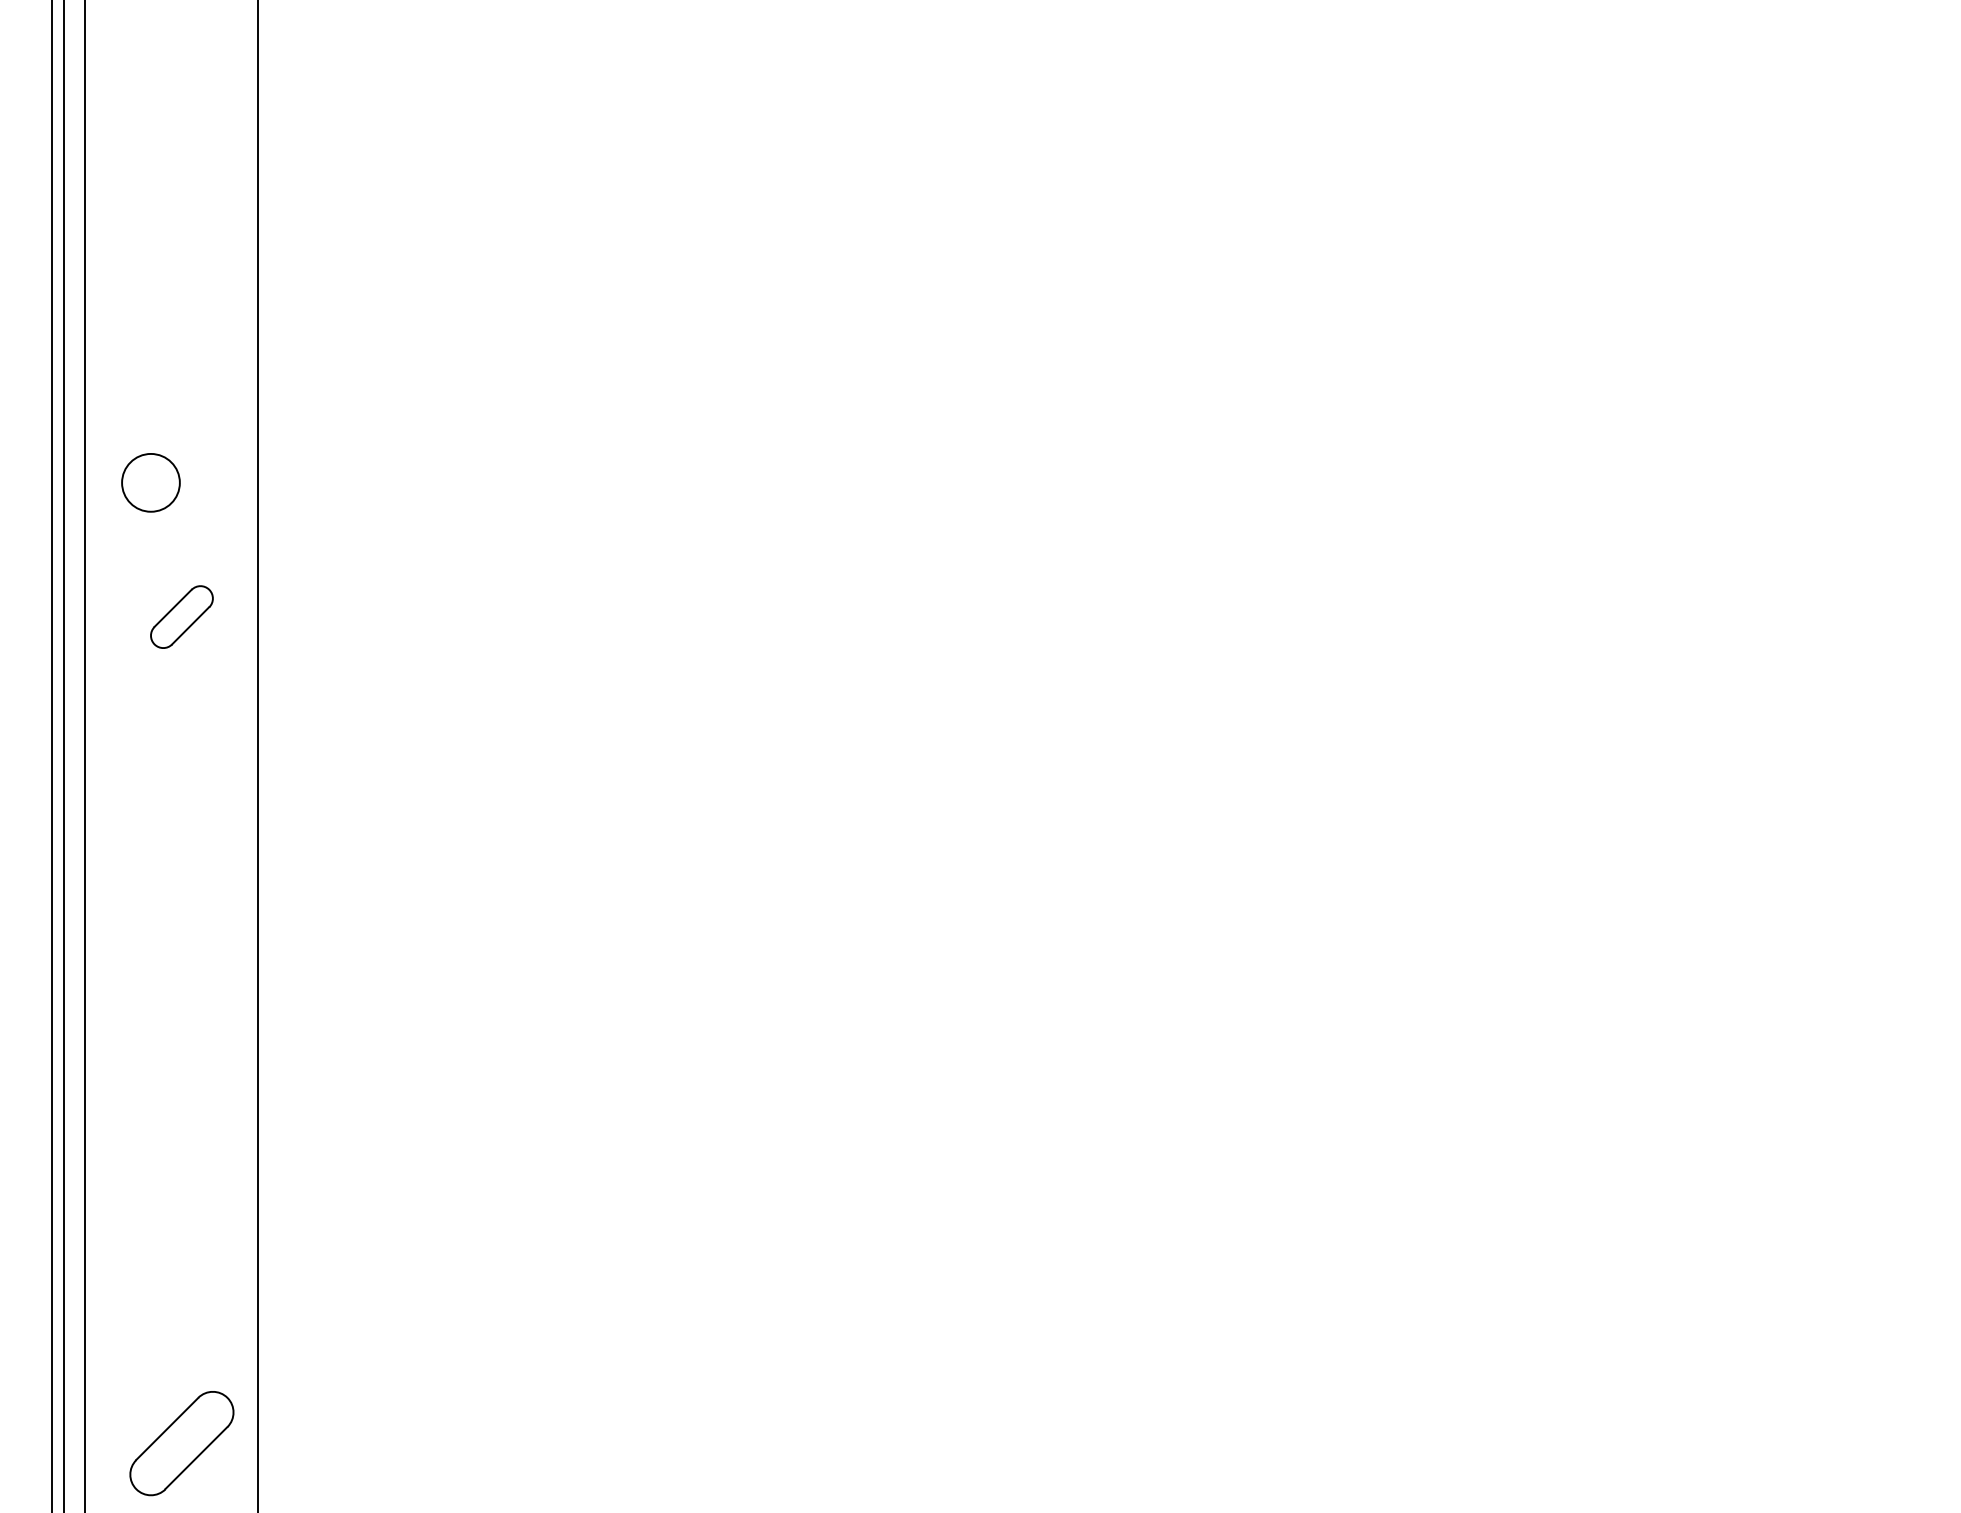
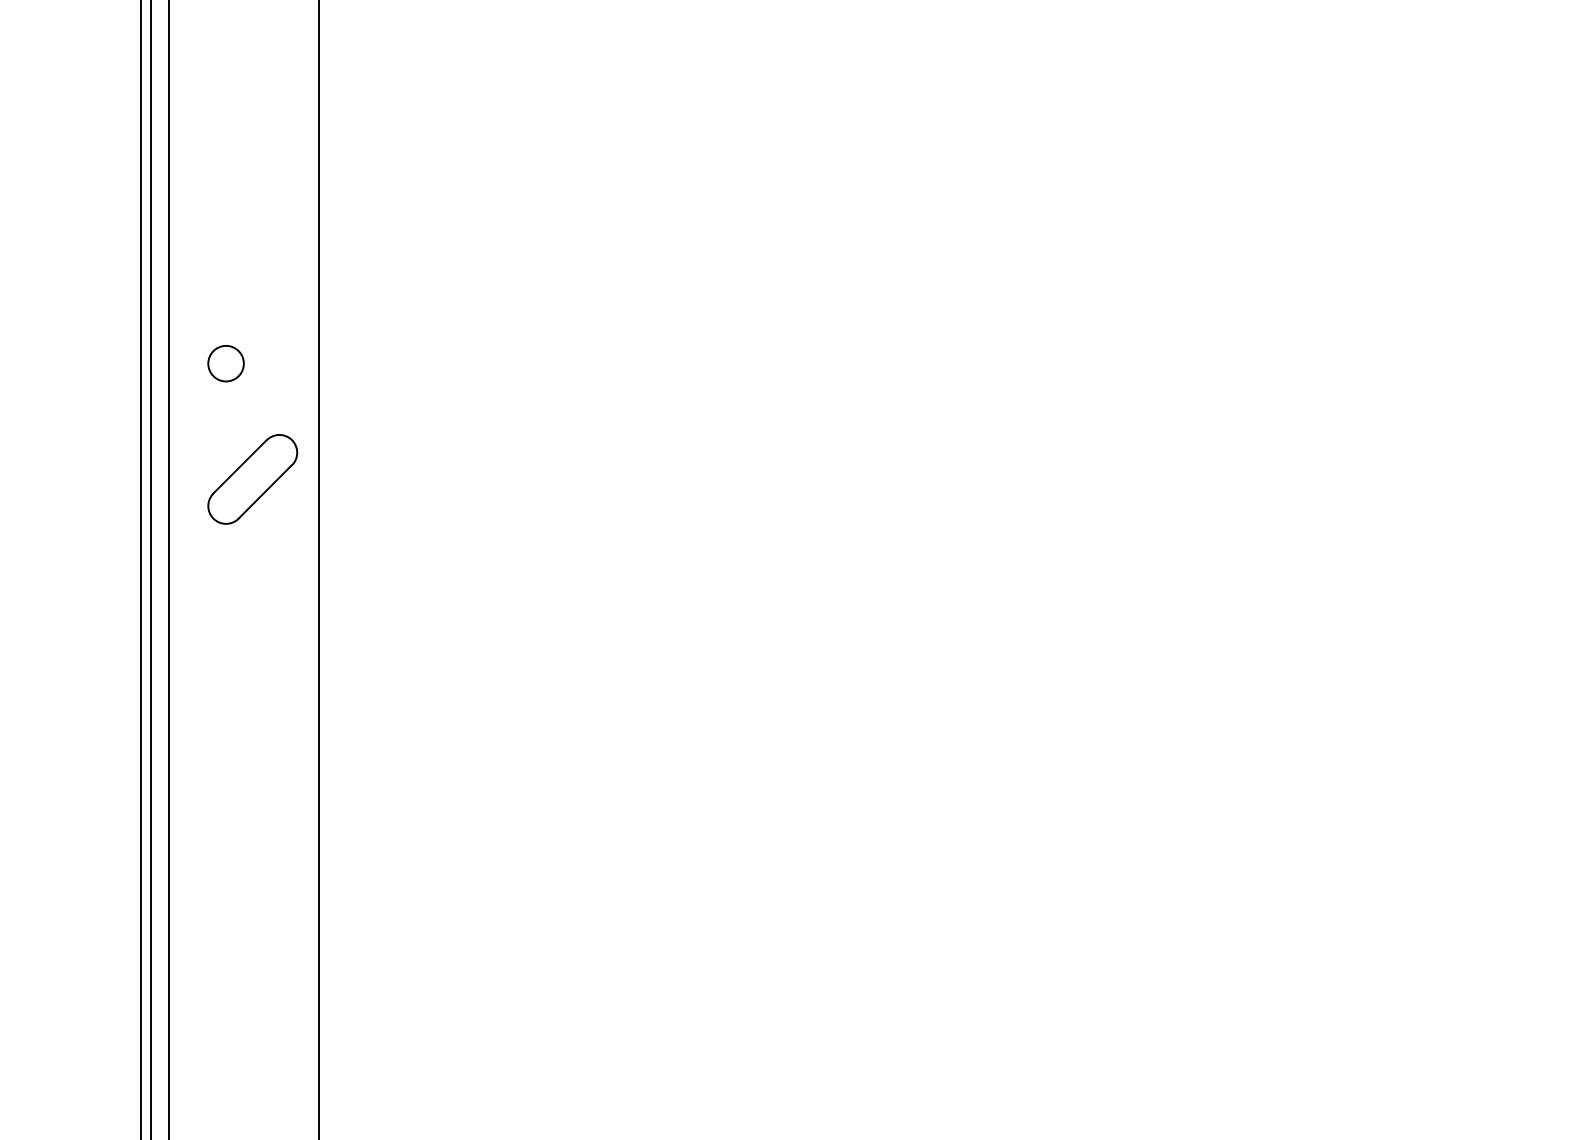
circle: (150, 482) -> (225, 363), size x0.71
part: (181, 616) -> (252, 478), size x1.67

